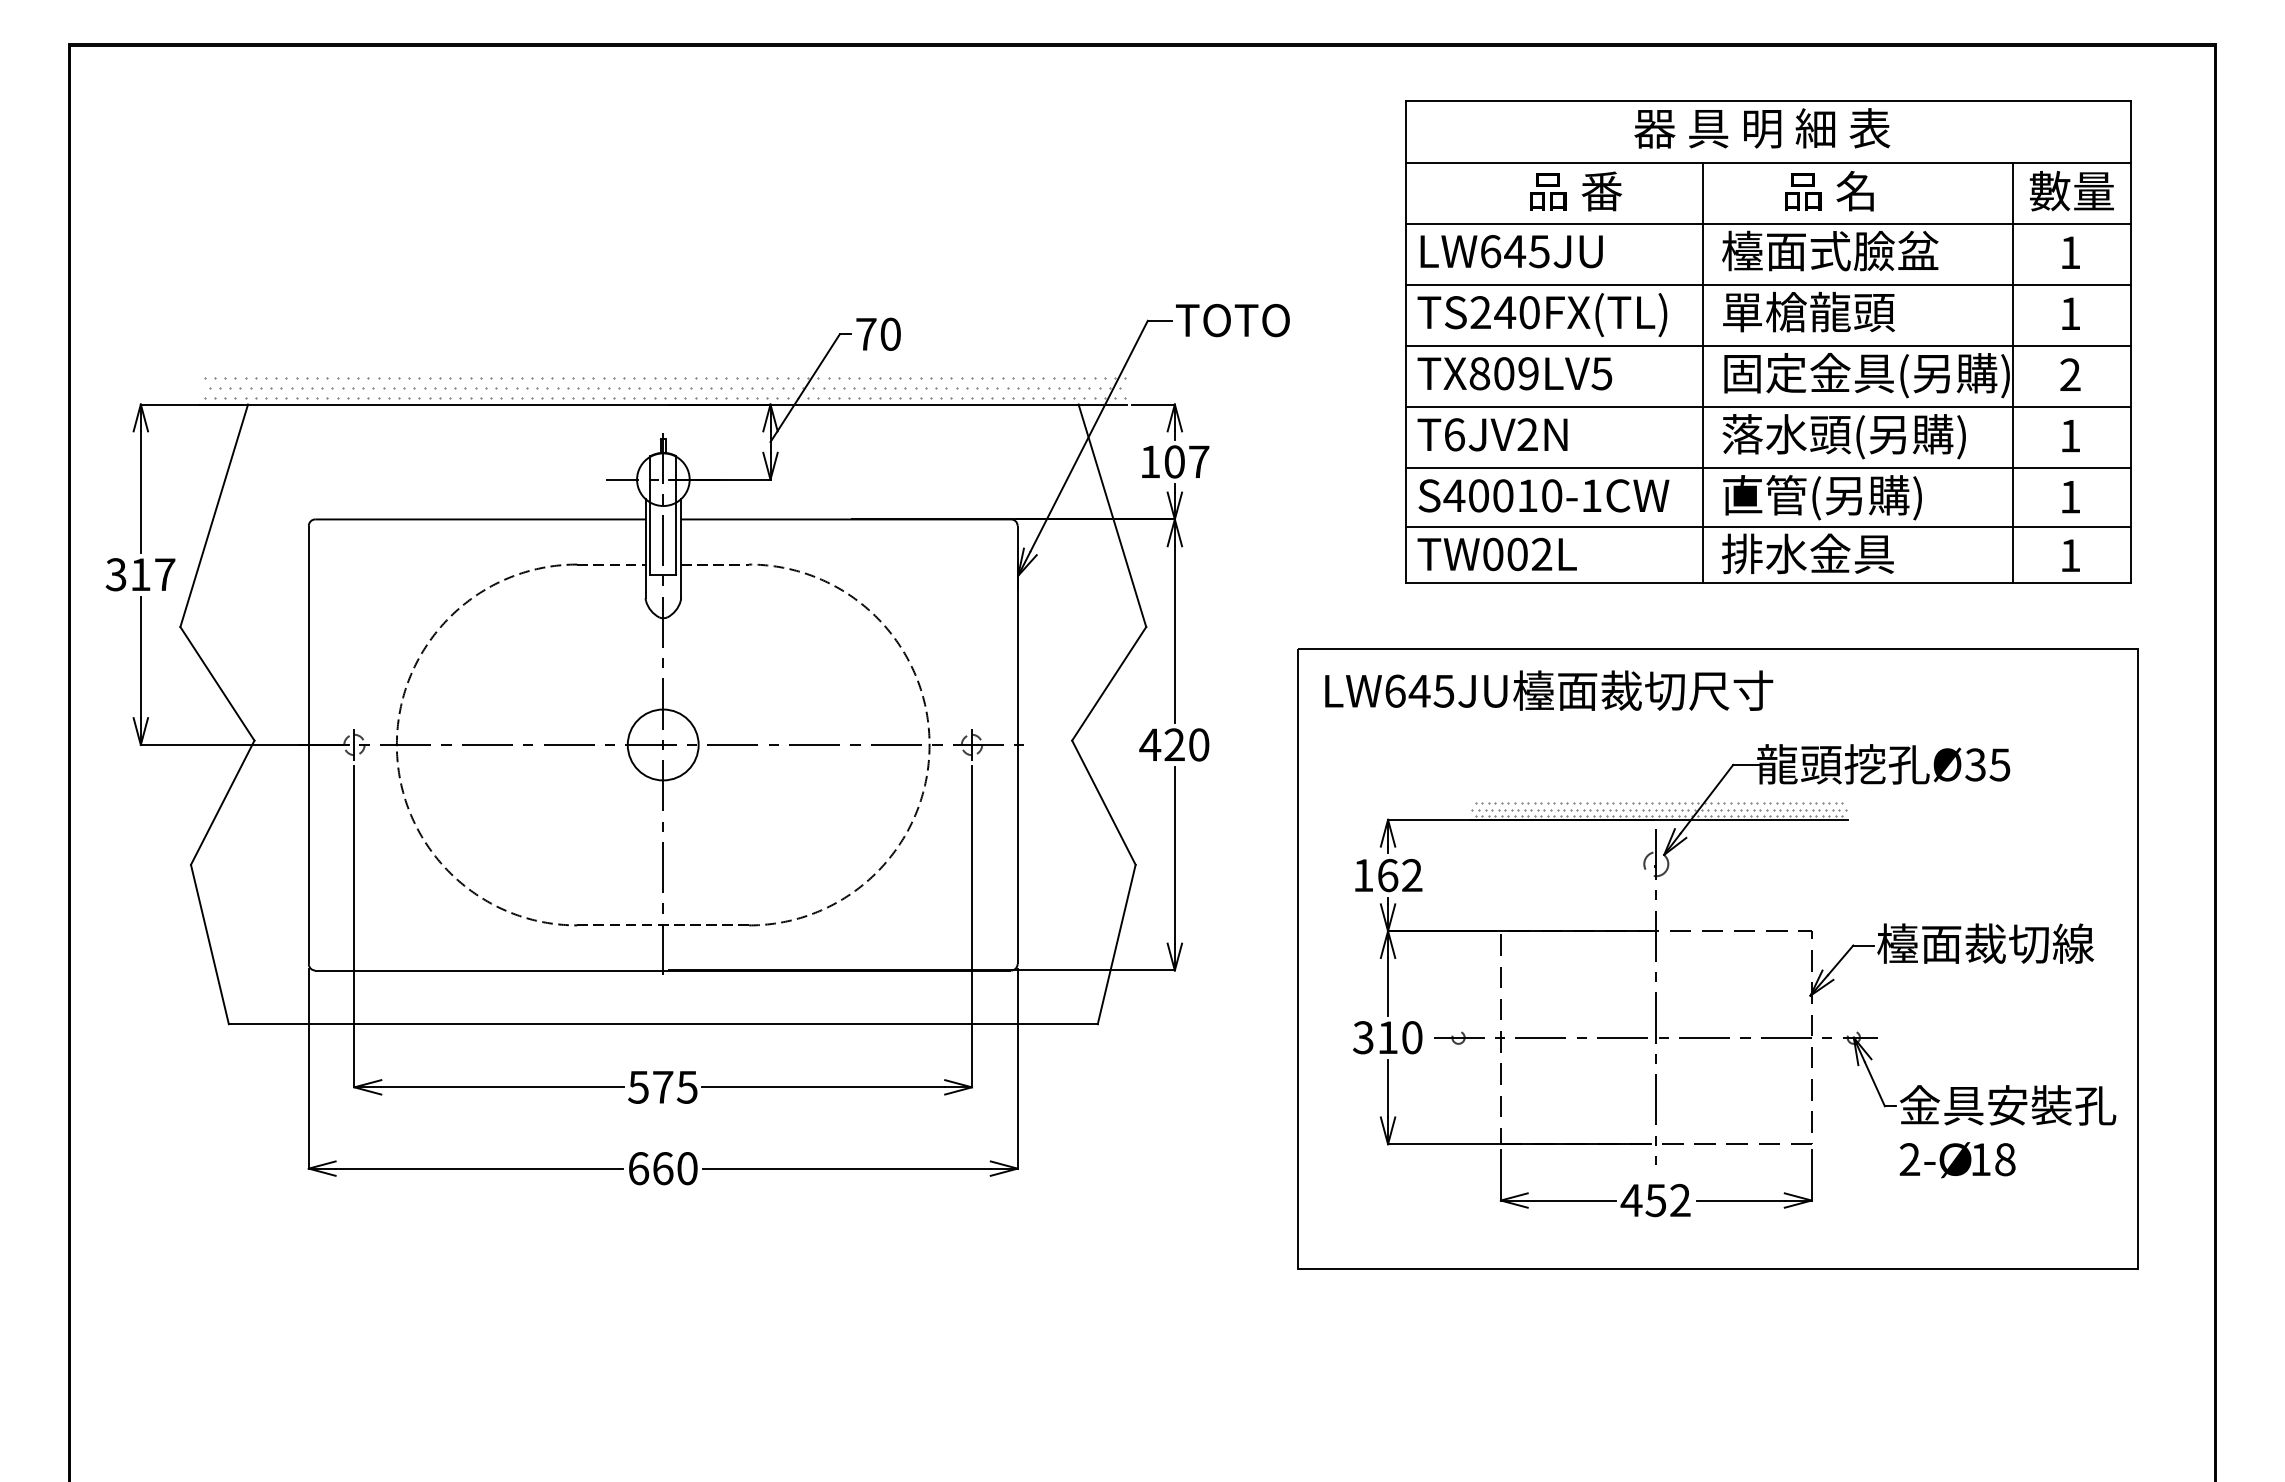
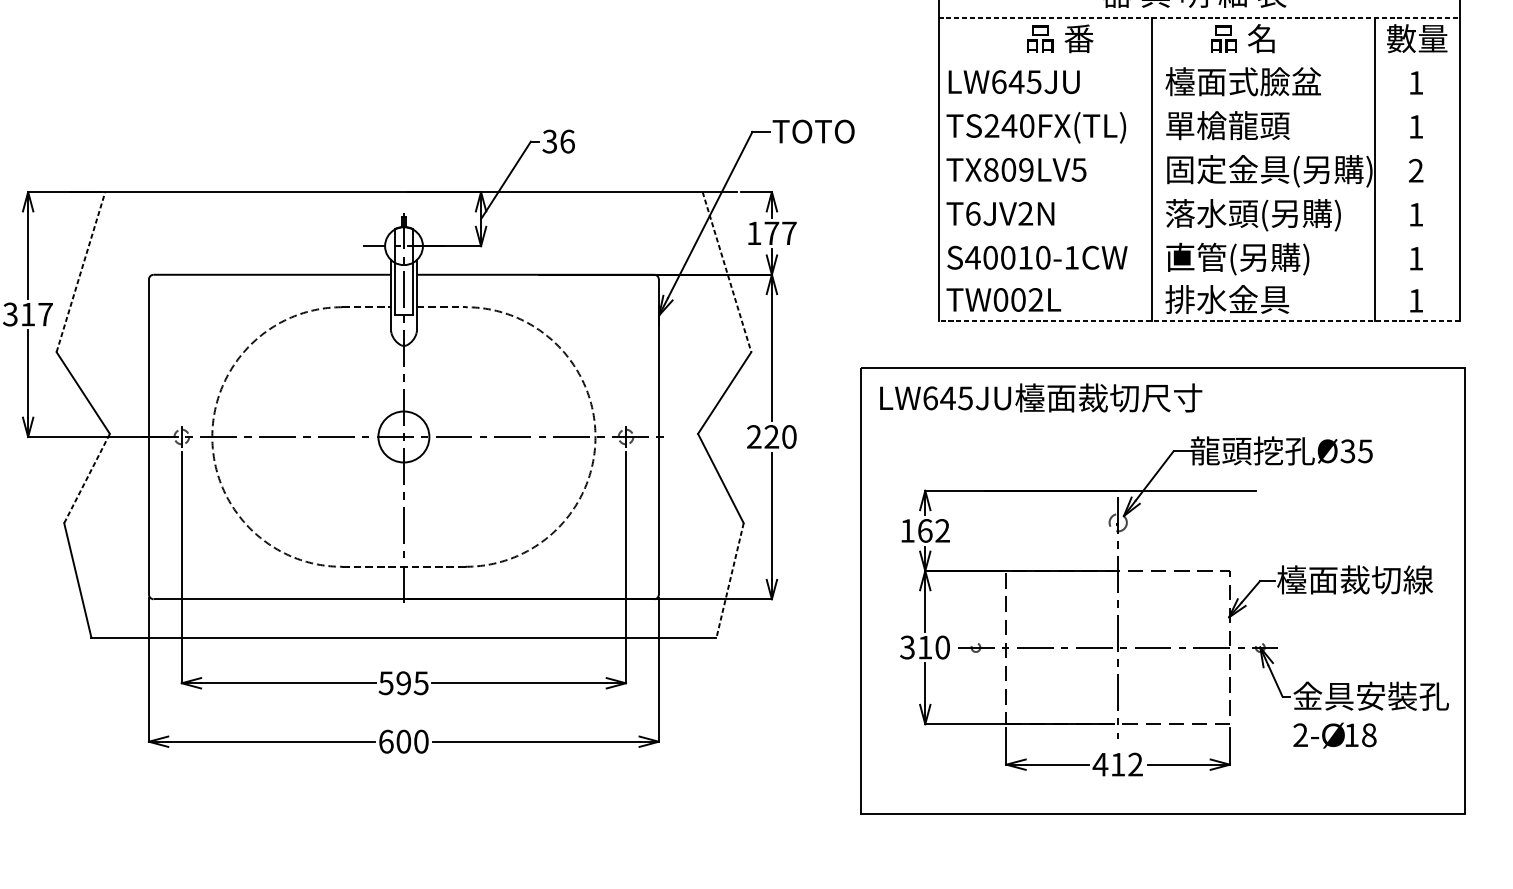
line: (1769, 162) -> (1199, 18), solid -> dashed
line: (1768, 223) -> (1198, 61), removed
line: (1768, 284) -> (1198, 105), removed
text: (878, 333) -> (558, 141), 70 -> 36
line: (1768, 345) -> (1198, 149), removed
hatch: (664, 387) -> (404, 179), removed
line: (1768, 406) -> (1198, 193), removed
text: (1174, 461) -> (771, 233), 107 -> 177
line: (1768, 467) -> (1198, 237), removed
line: (214, 515) -> (81, 271), solid -> dashed
line: (1112, 516) -> (727, 272), solid -> dashed
line: (1768, 526) -> (1198, 279), removed
line: (1768, 583) -> (1198, 320), solid -> dashed
text: (1150, 744) -> (754, 436), 420 -> 220
line: (222, 802) -> (86, 478), solid -> dashed
hatch: (1658, 809) -> (1119, 483), removed
line: (1116, 944) -> (729, 580), solid -> dashed
text: (663, 1086) -> (404, 682), 575 -> 595
text: (663, 1168) -> (404, 741), 660 -> 600
text: (1655, 1200) -> (1117, 764), 452 -> 412

